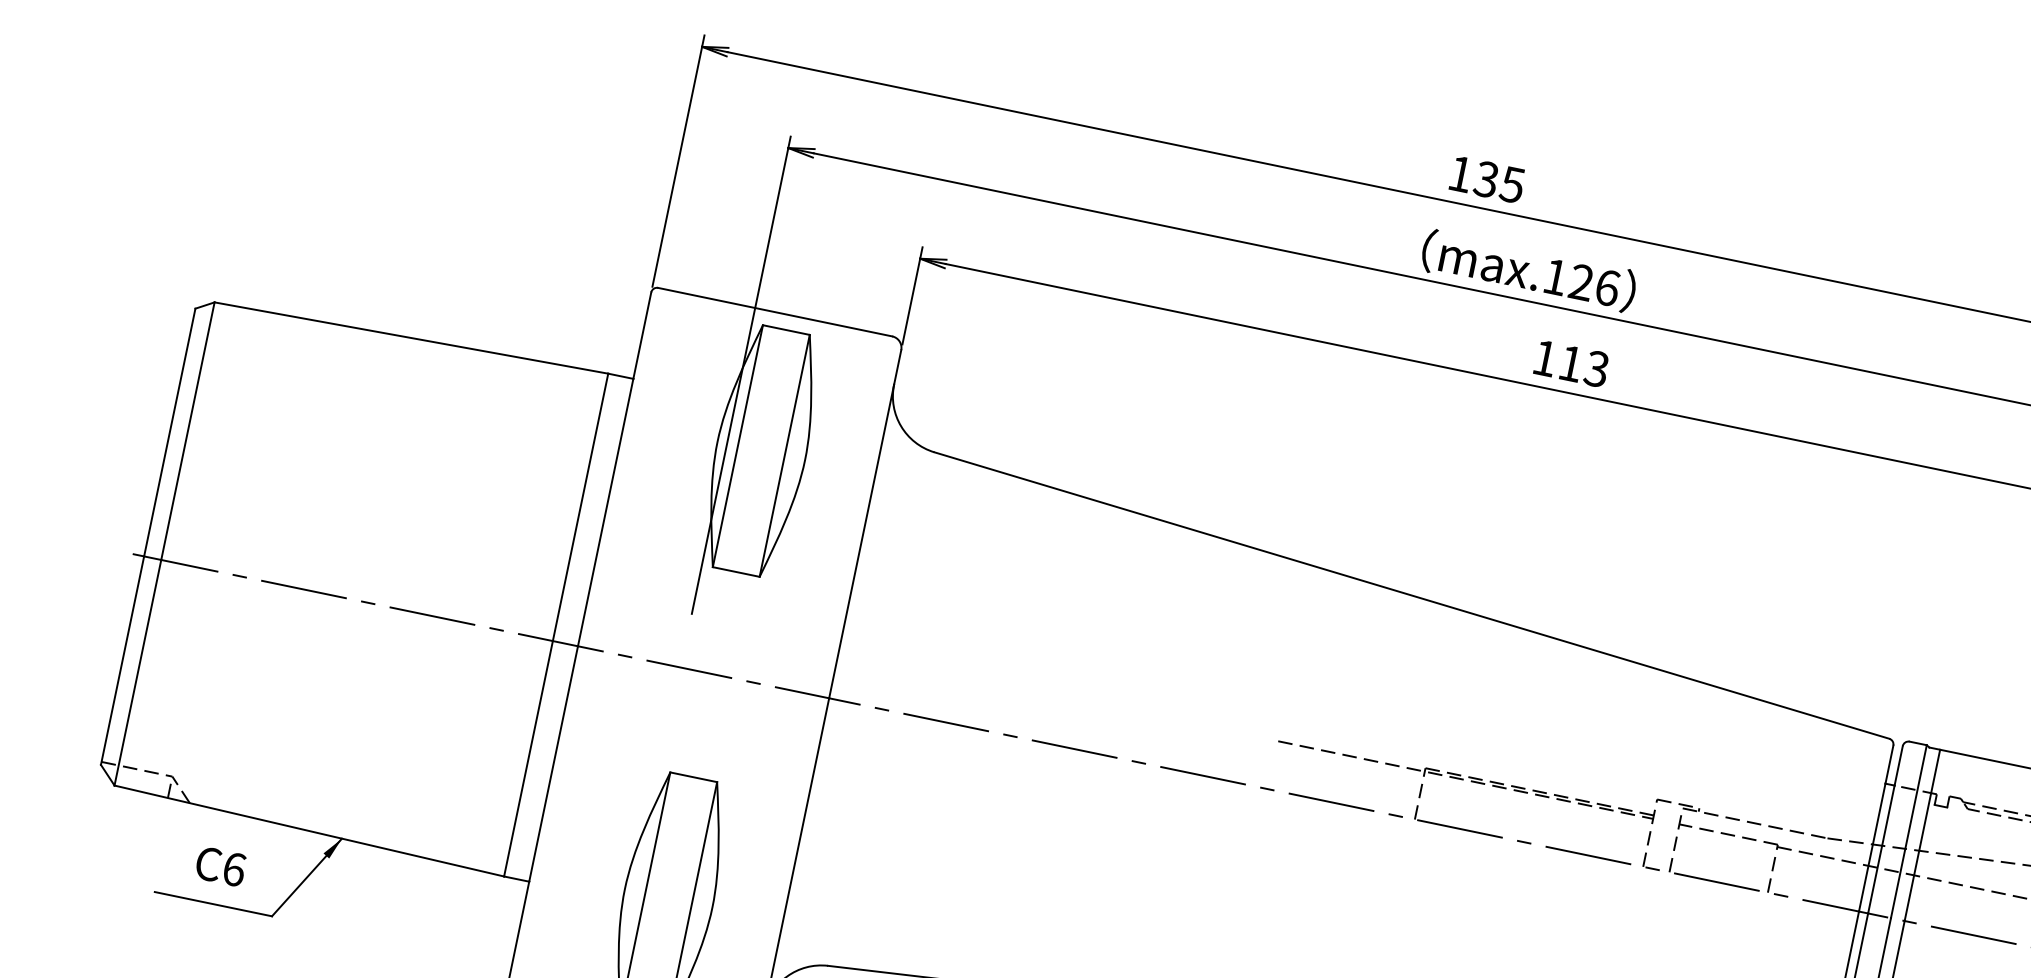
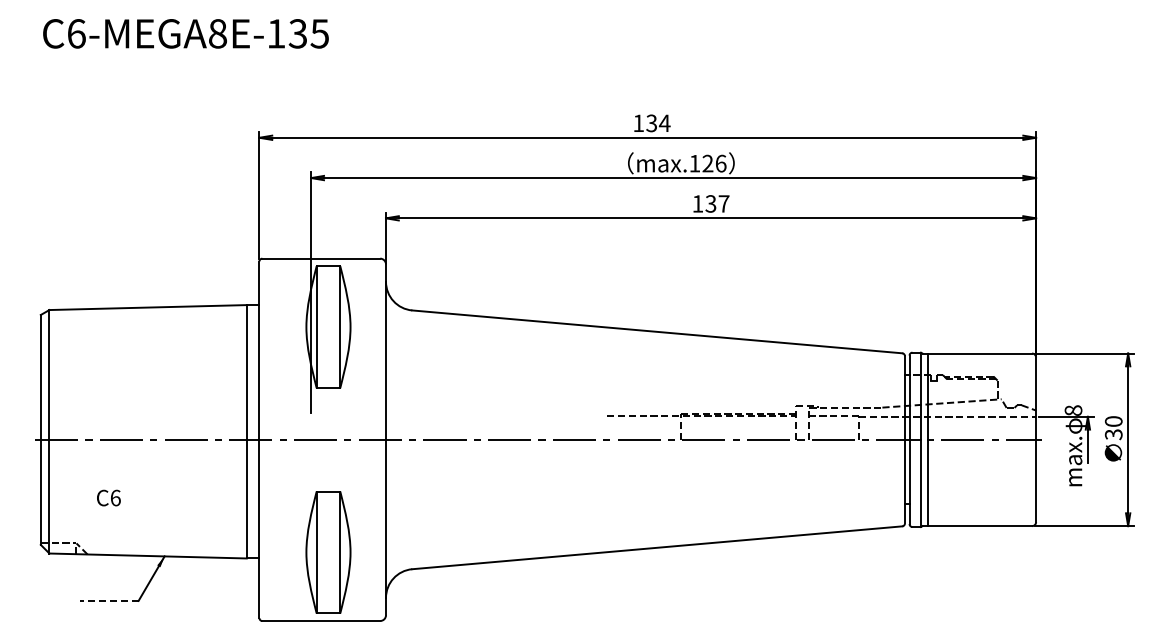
text: (1511, 184) -> (664, 123), 135 -> 134
text: (1584, 365) -> (717, 203), 113 -> 137
text: (220, 865) -> (108, 497), moved
line: (214, 903) -> (109, 600), solid -> dashed

